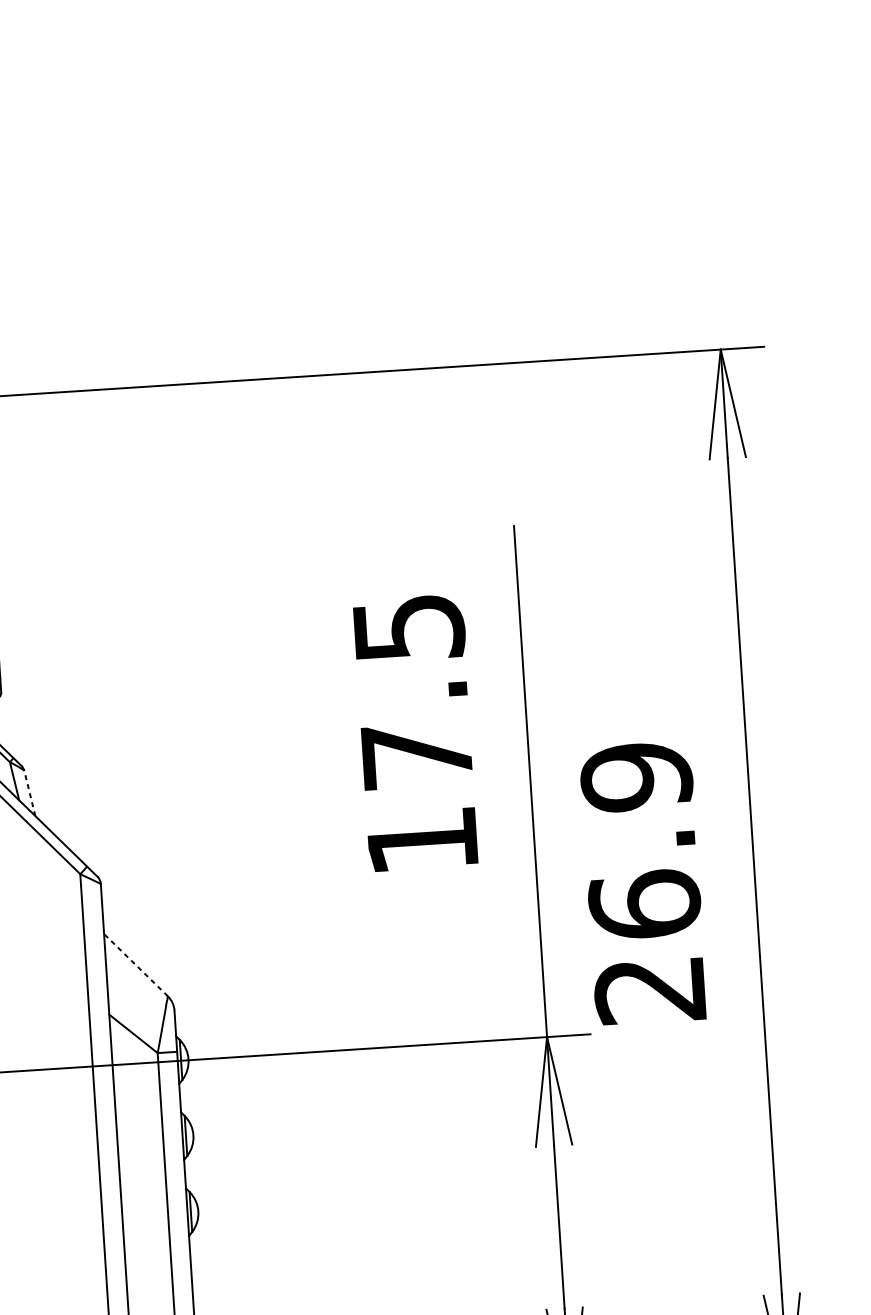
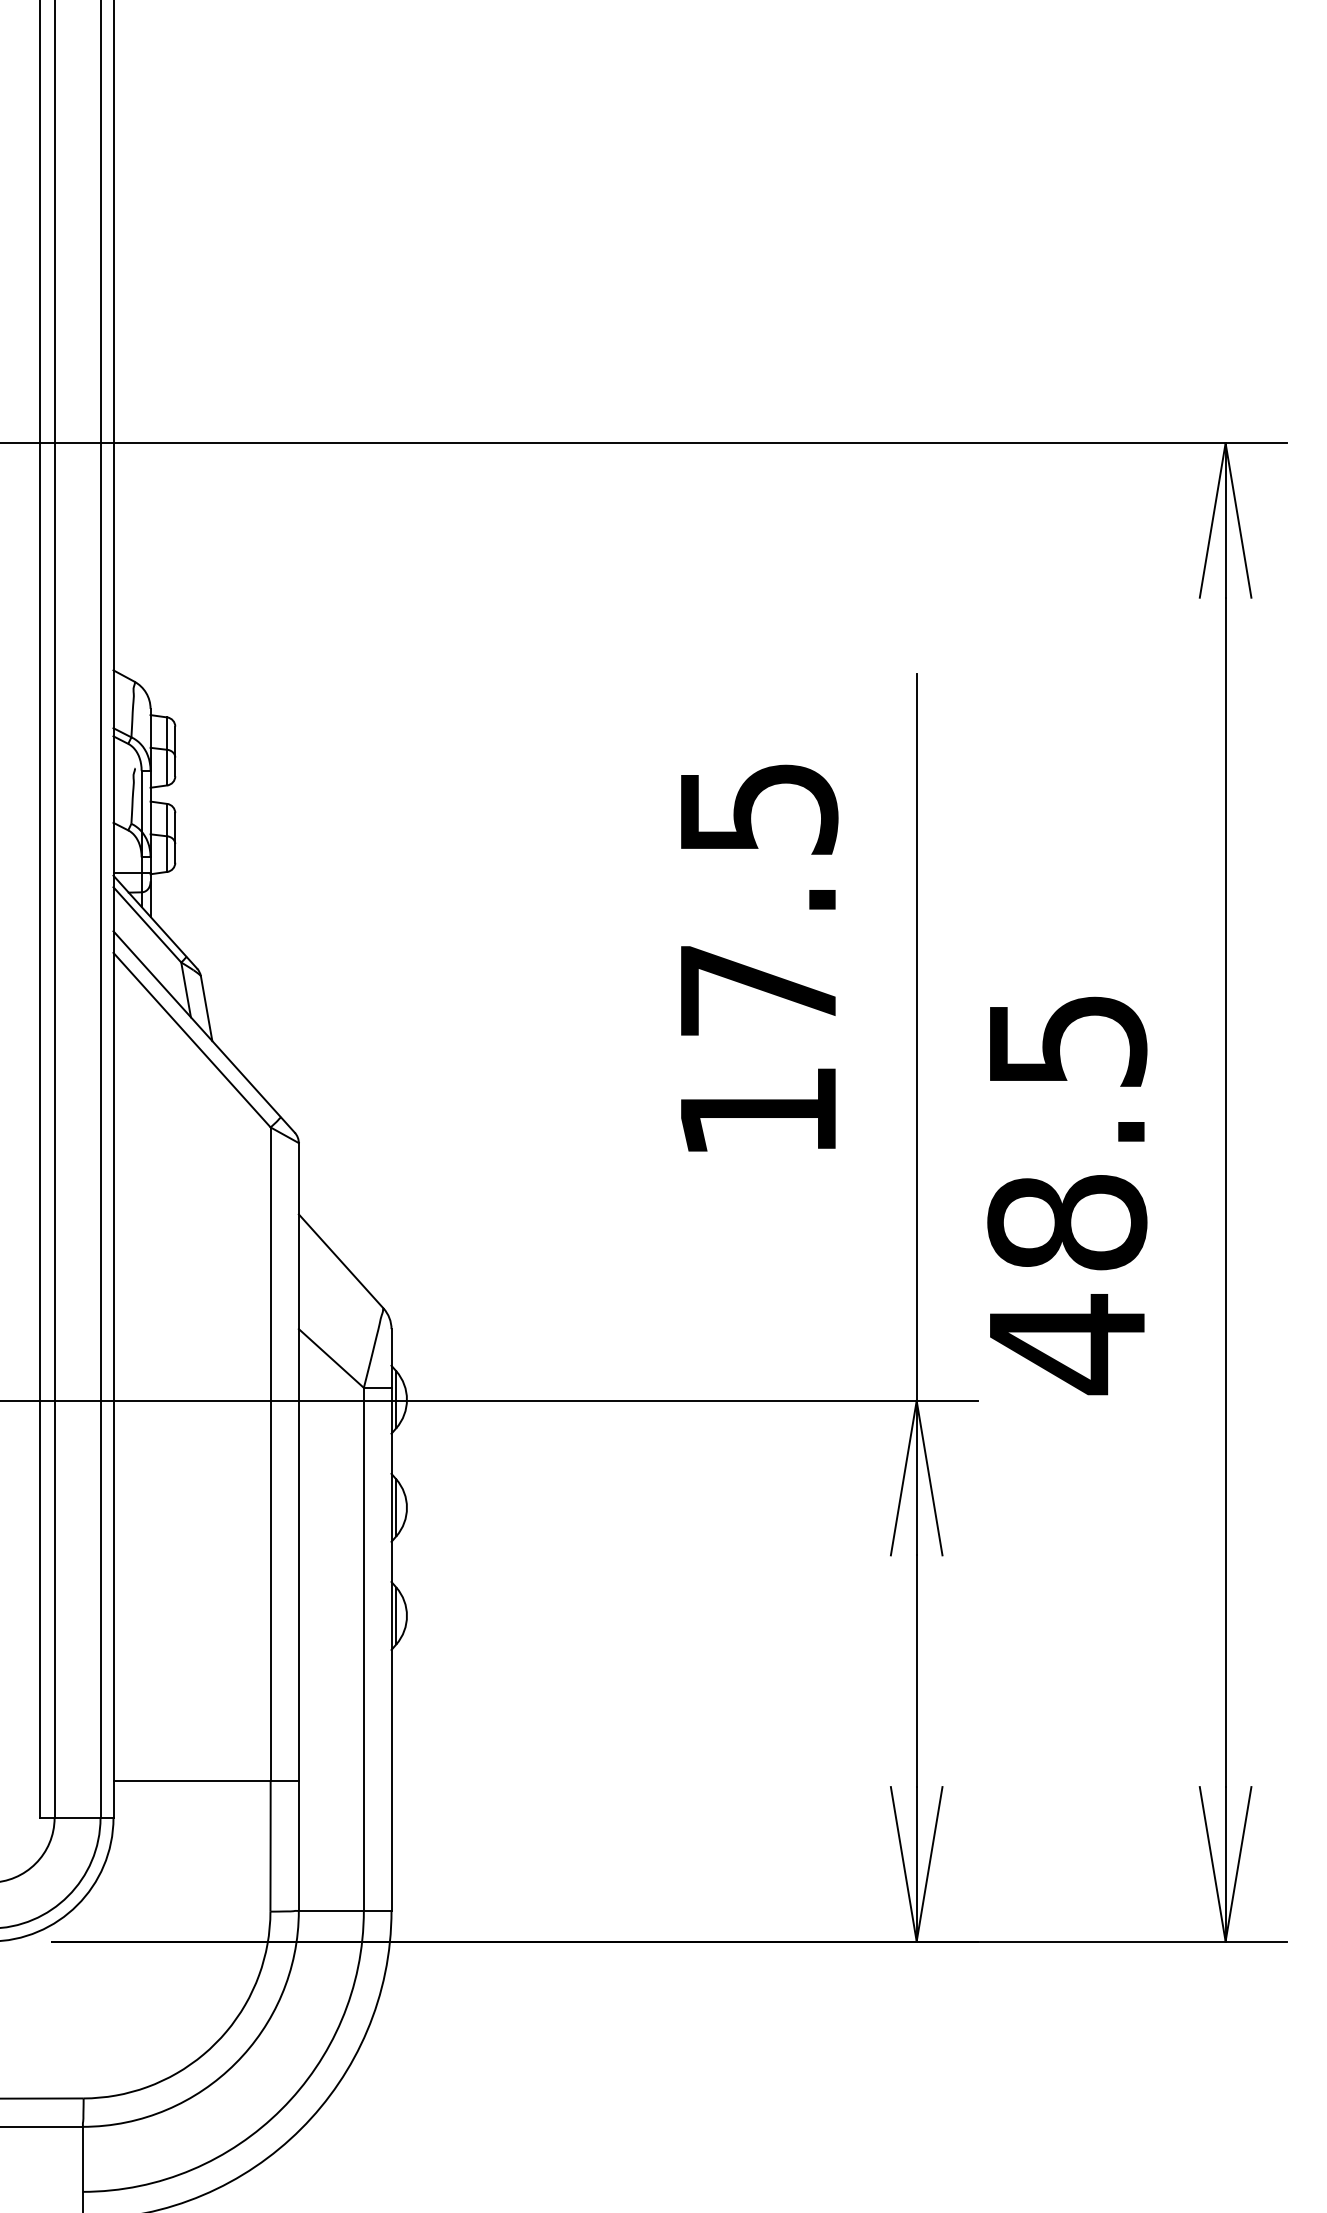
line: (29, 793) -> (206, 1008), dashed -> solid
text: (643, 885) -> (1067, 1194), 26.9 -> 48.5
line: (135, 965) -> (340, 1261), dashed -> solid

